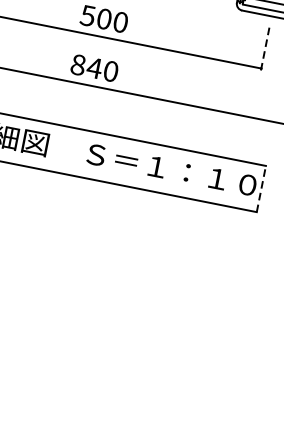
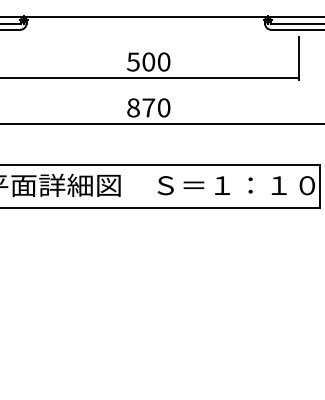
line: (265, 47) -> (298, 58), dashed -> solid
text: (94, 67) -> (148, 107), 840 -> 870
line: (261, 188) -> (320, 186), dashed -> solid

